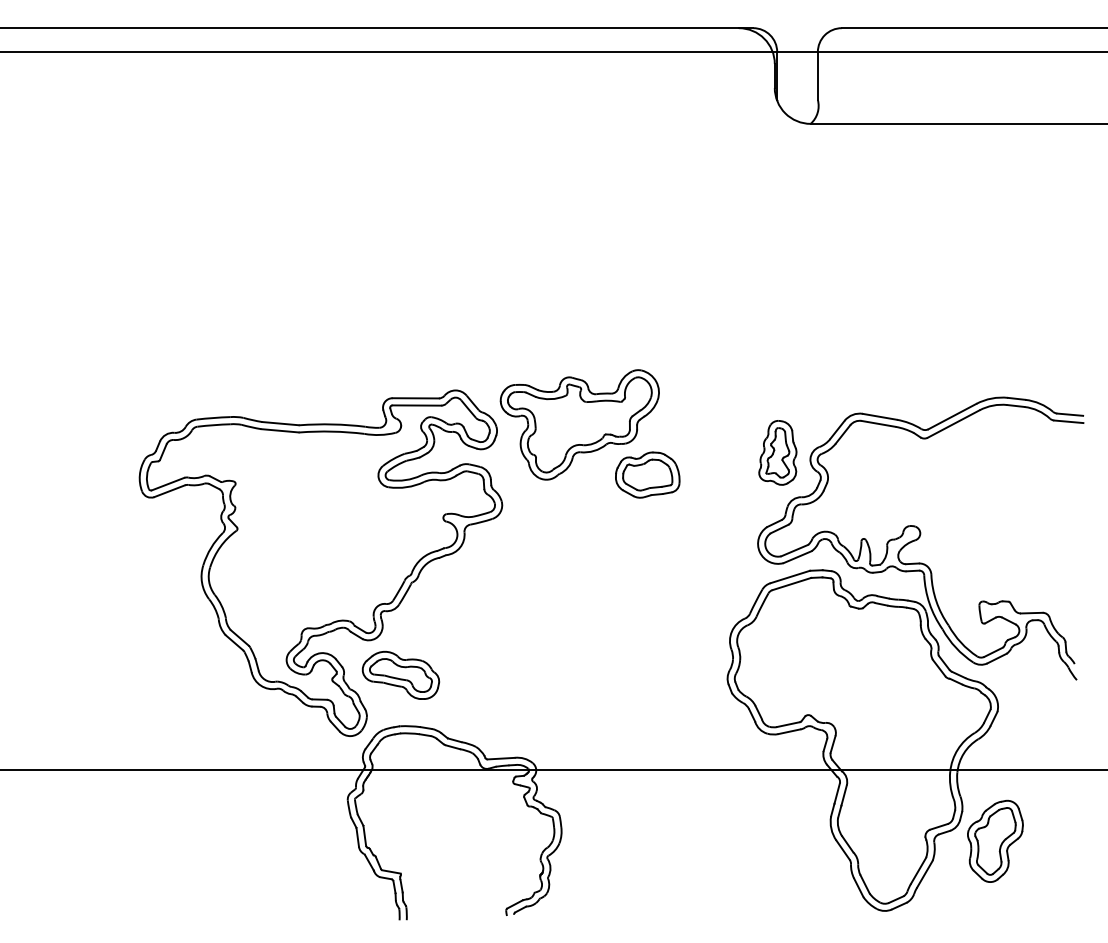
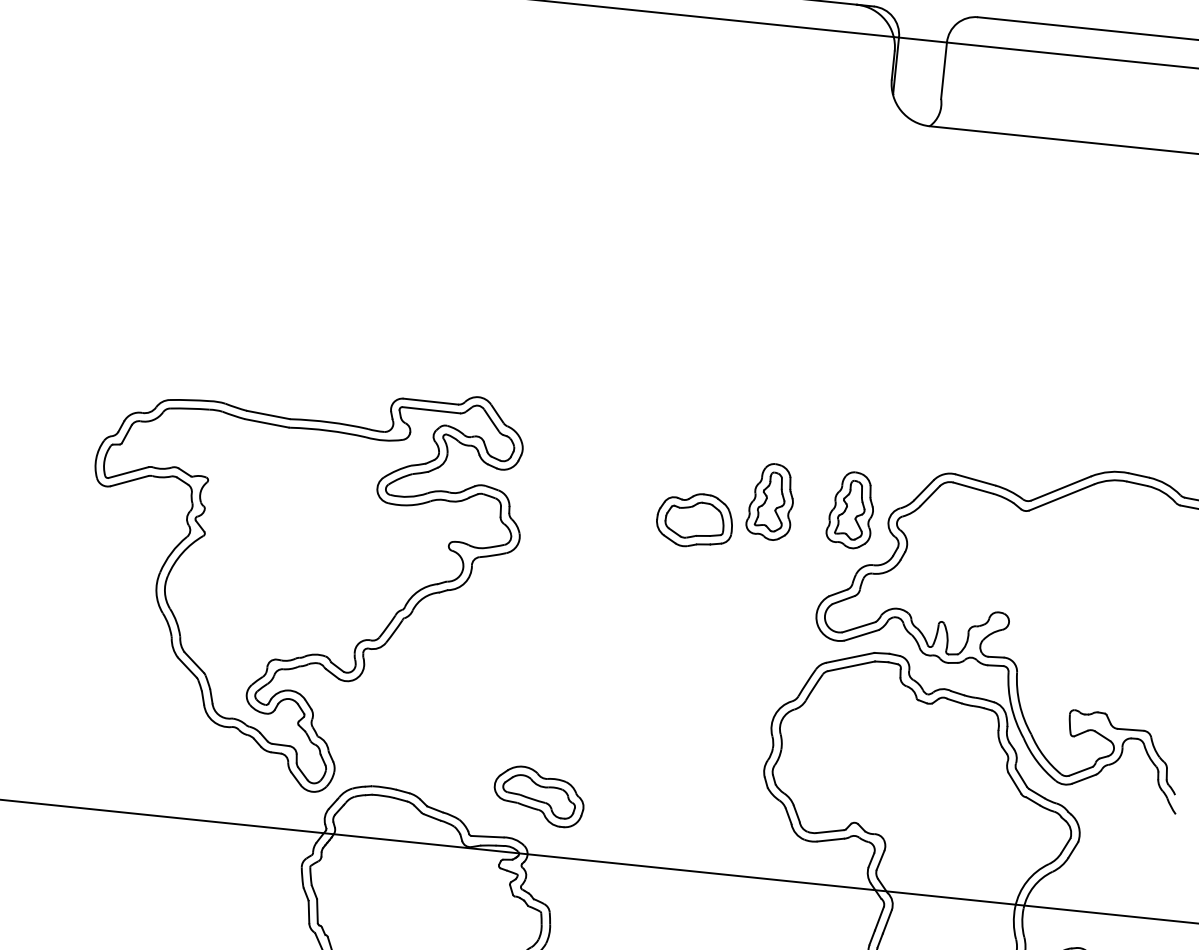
part: (579, 424) -> (620, 452), removed
part: (709, 452) -> (770, 501), added
part: (400, 674) -> (538, 795), moved

